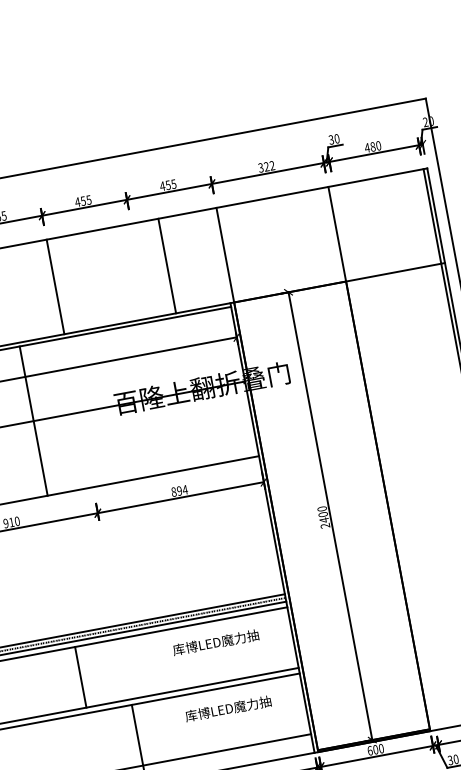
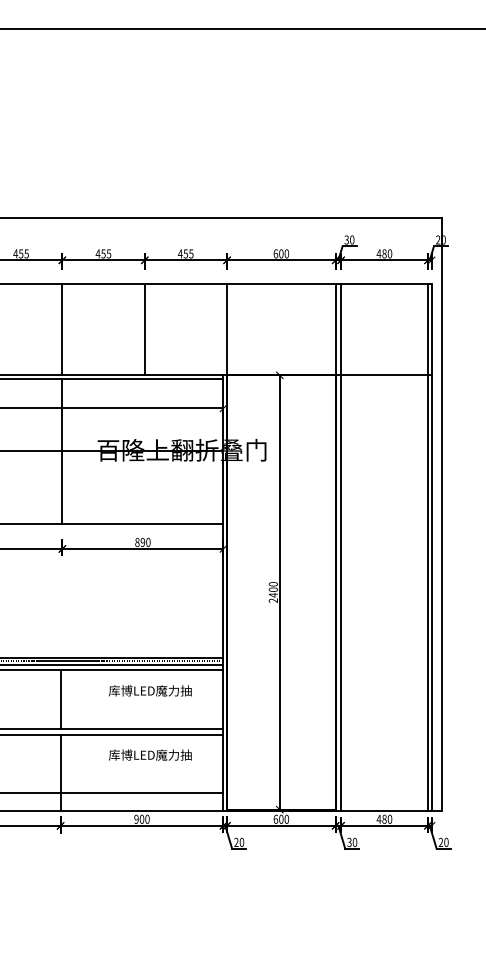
text: (266, 166) -> (281, 253), 322 -> 600
line: (166, 266) -> (144, 329), moved
line: (33, 420) -> (62, 450), moved
line: (385, 457) -> (341, 547), added
text: (185, 489) -> (148, 542), 894 -> 890
line: (80, 677) -> (60, 699), moved

